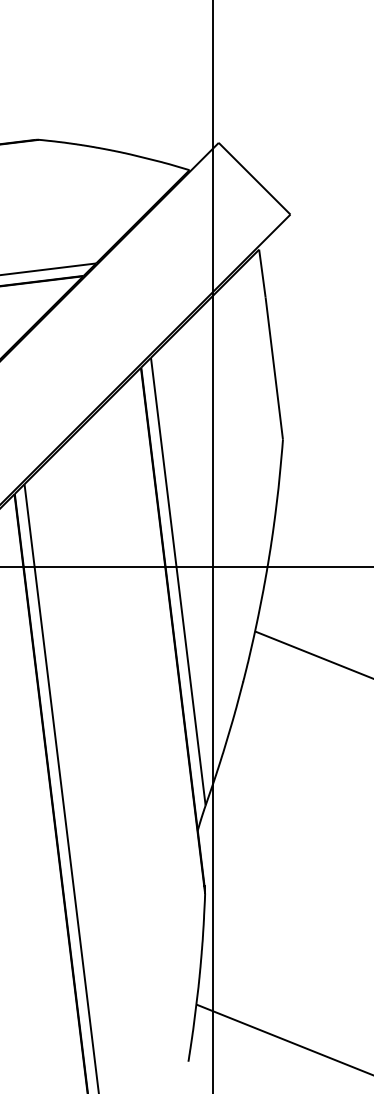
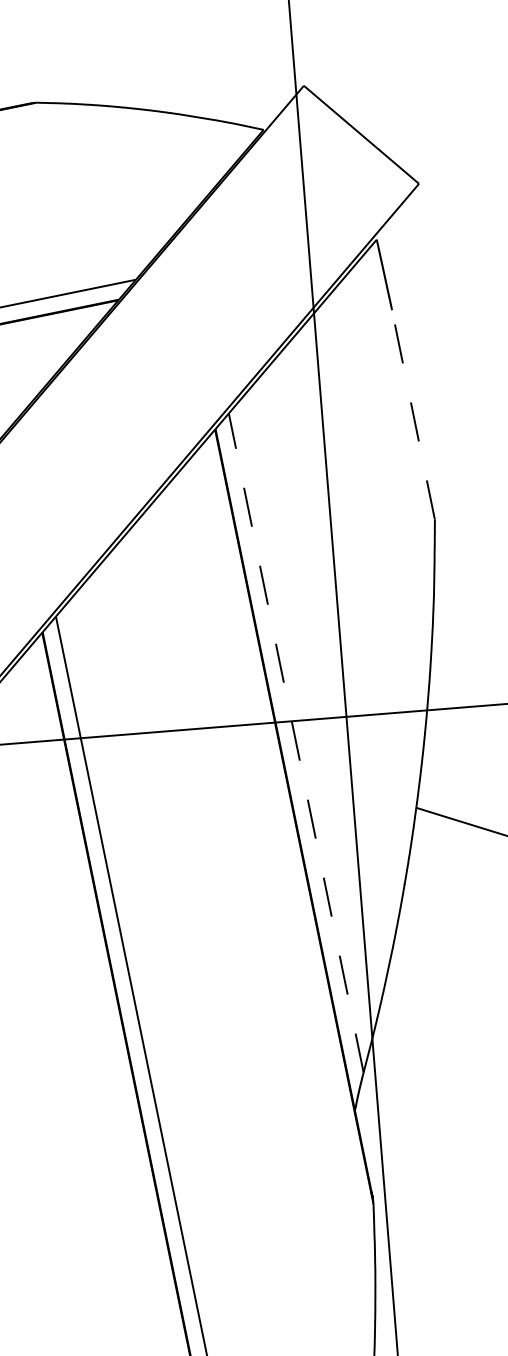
line: (274, 368) -> (413, 414), solid -> dashed
line: (178, 581) -> (296, 742), solid -> dashed

